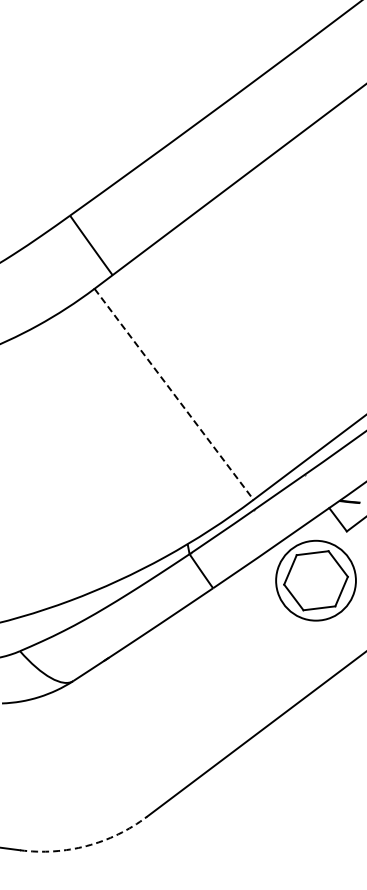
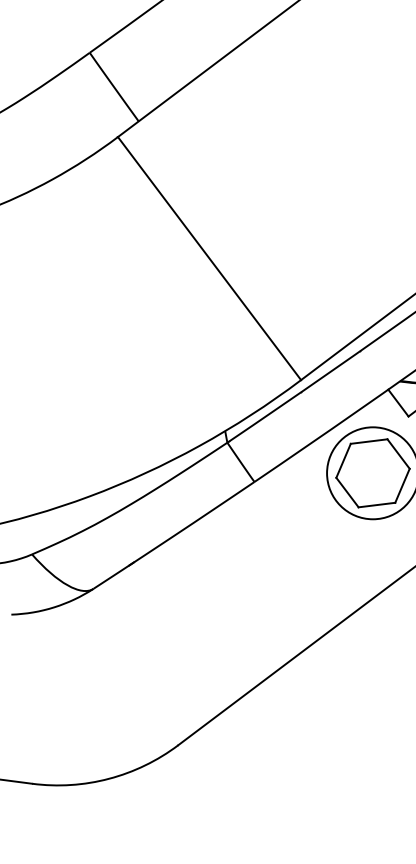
line: (174, 394) -> (210, 258), dashed -> solid
arc: (86, 845) -> (108, 778), dashed -> solid

